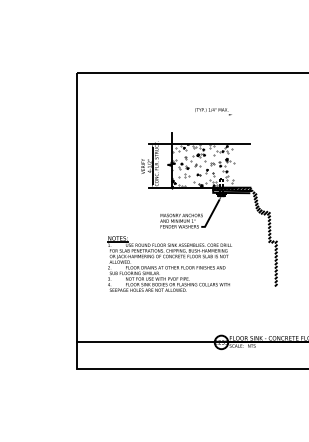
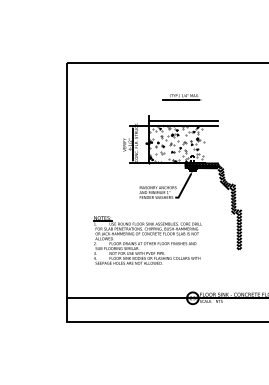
line: (207, 114) -> (180, 99), added
line: (210, 139) -> (183, 121), added
hatch: (243, 238) -> (212, 207), added
part: (169, 263) -> (147, 239), moved

